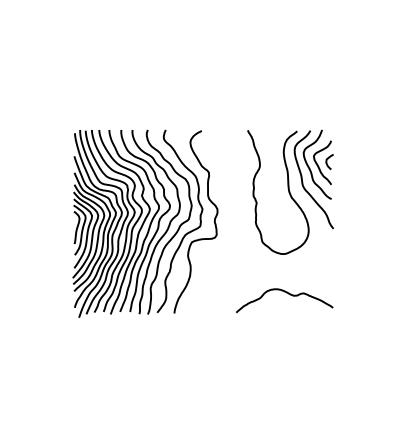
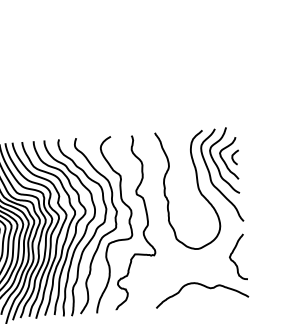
curve: (228, 230) -> (143, 230), added
curve: (320, 269) -> (234, 261), added

